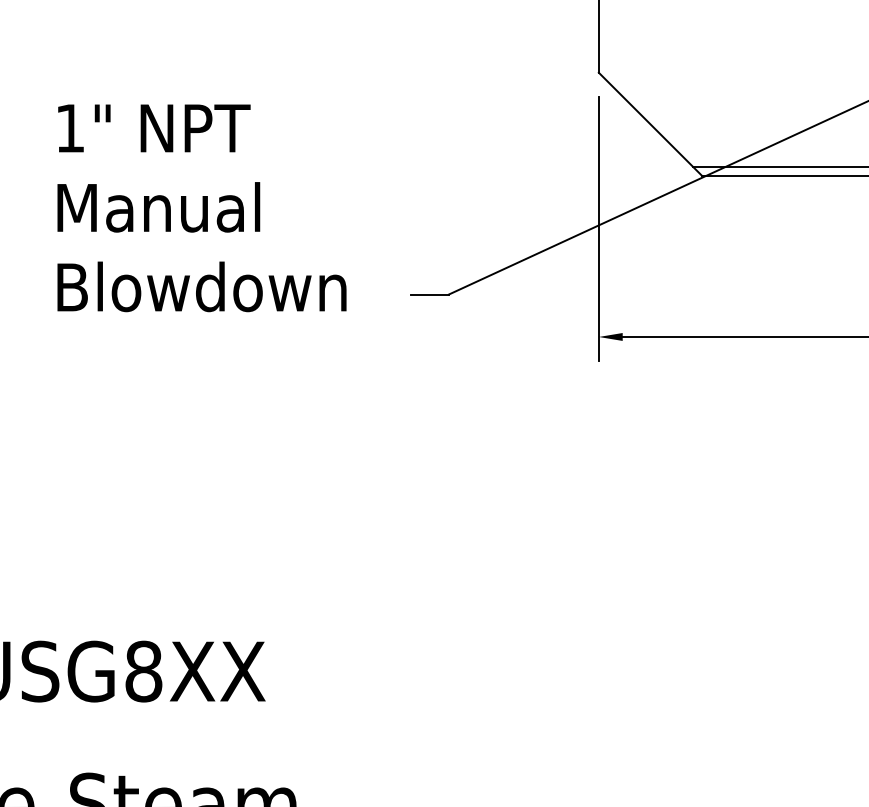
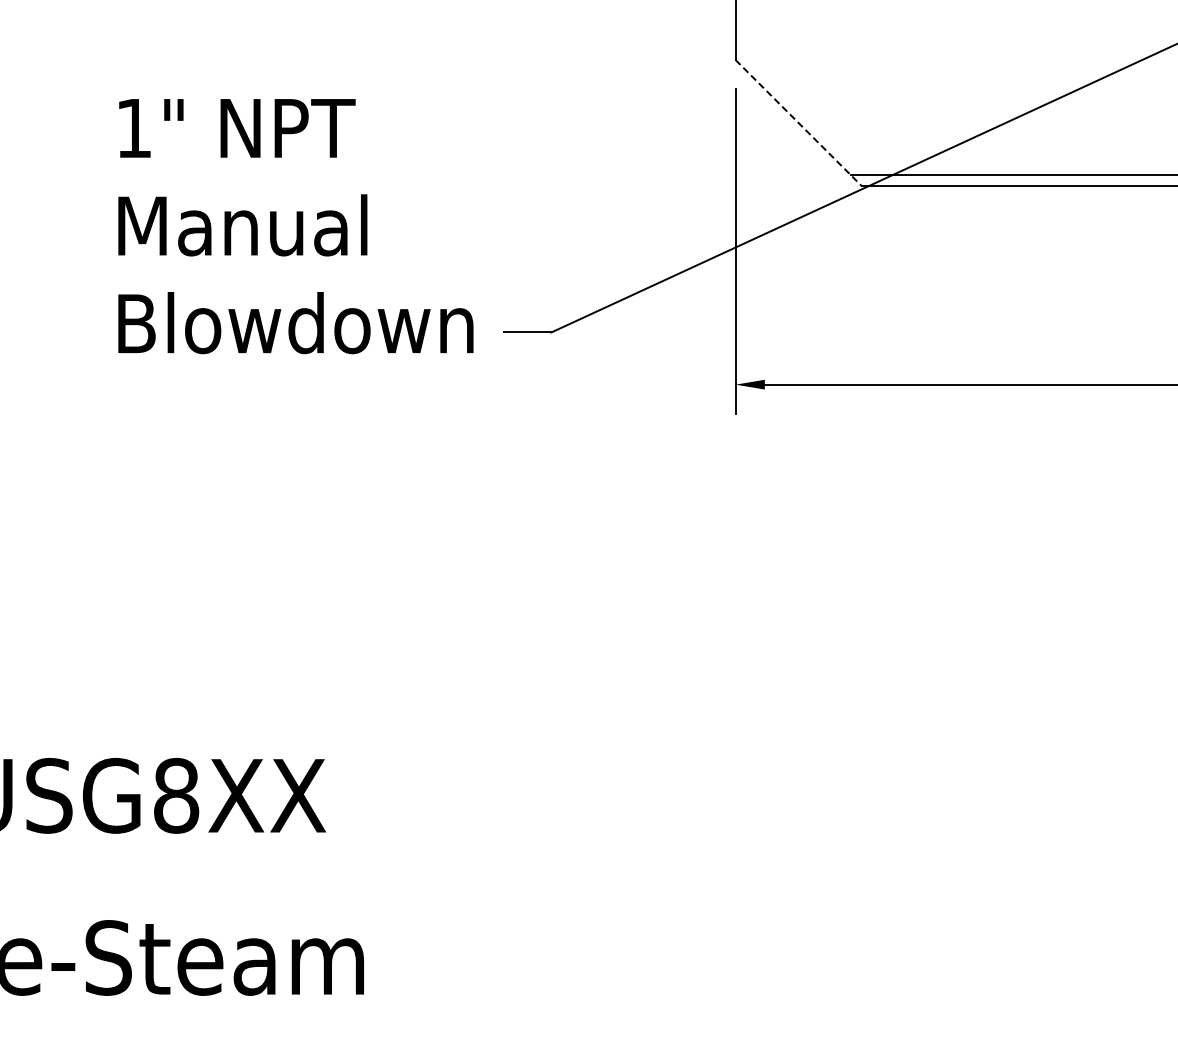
line: (650, 124) -> (799, 123), solid -> dashed
text: (201, 208) -> (295, 226), moved

